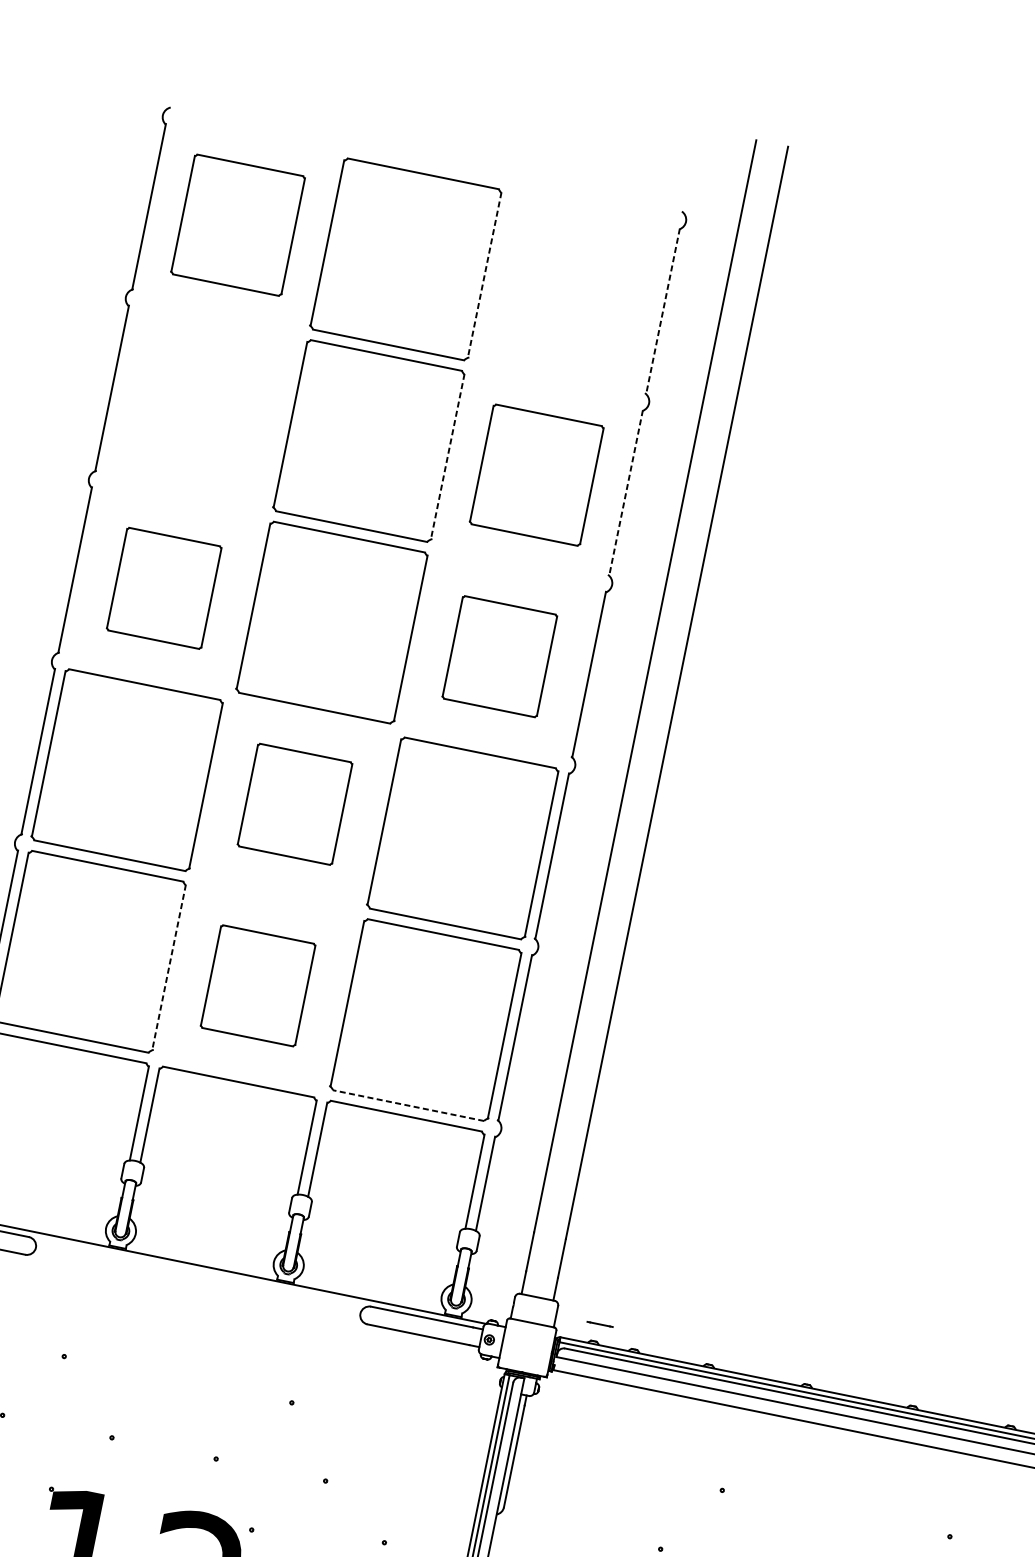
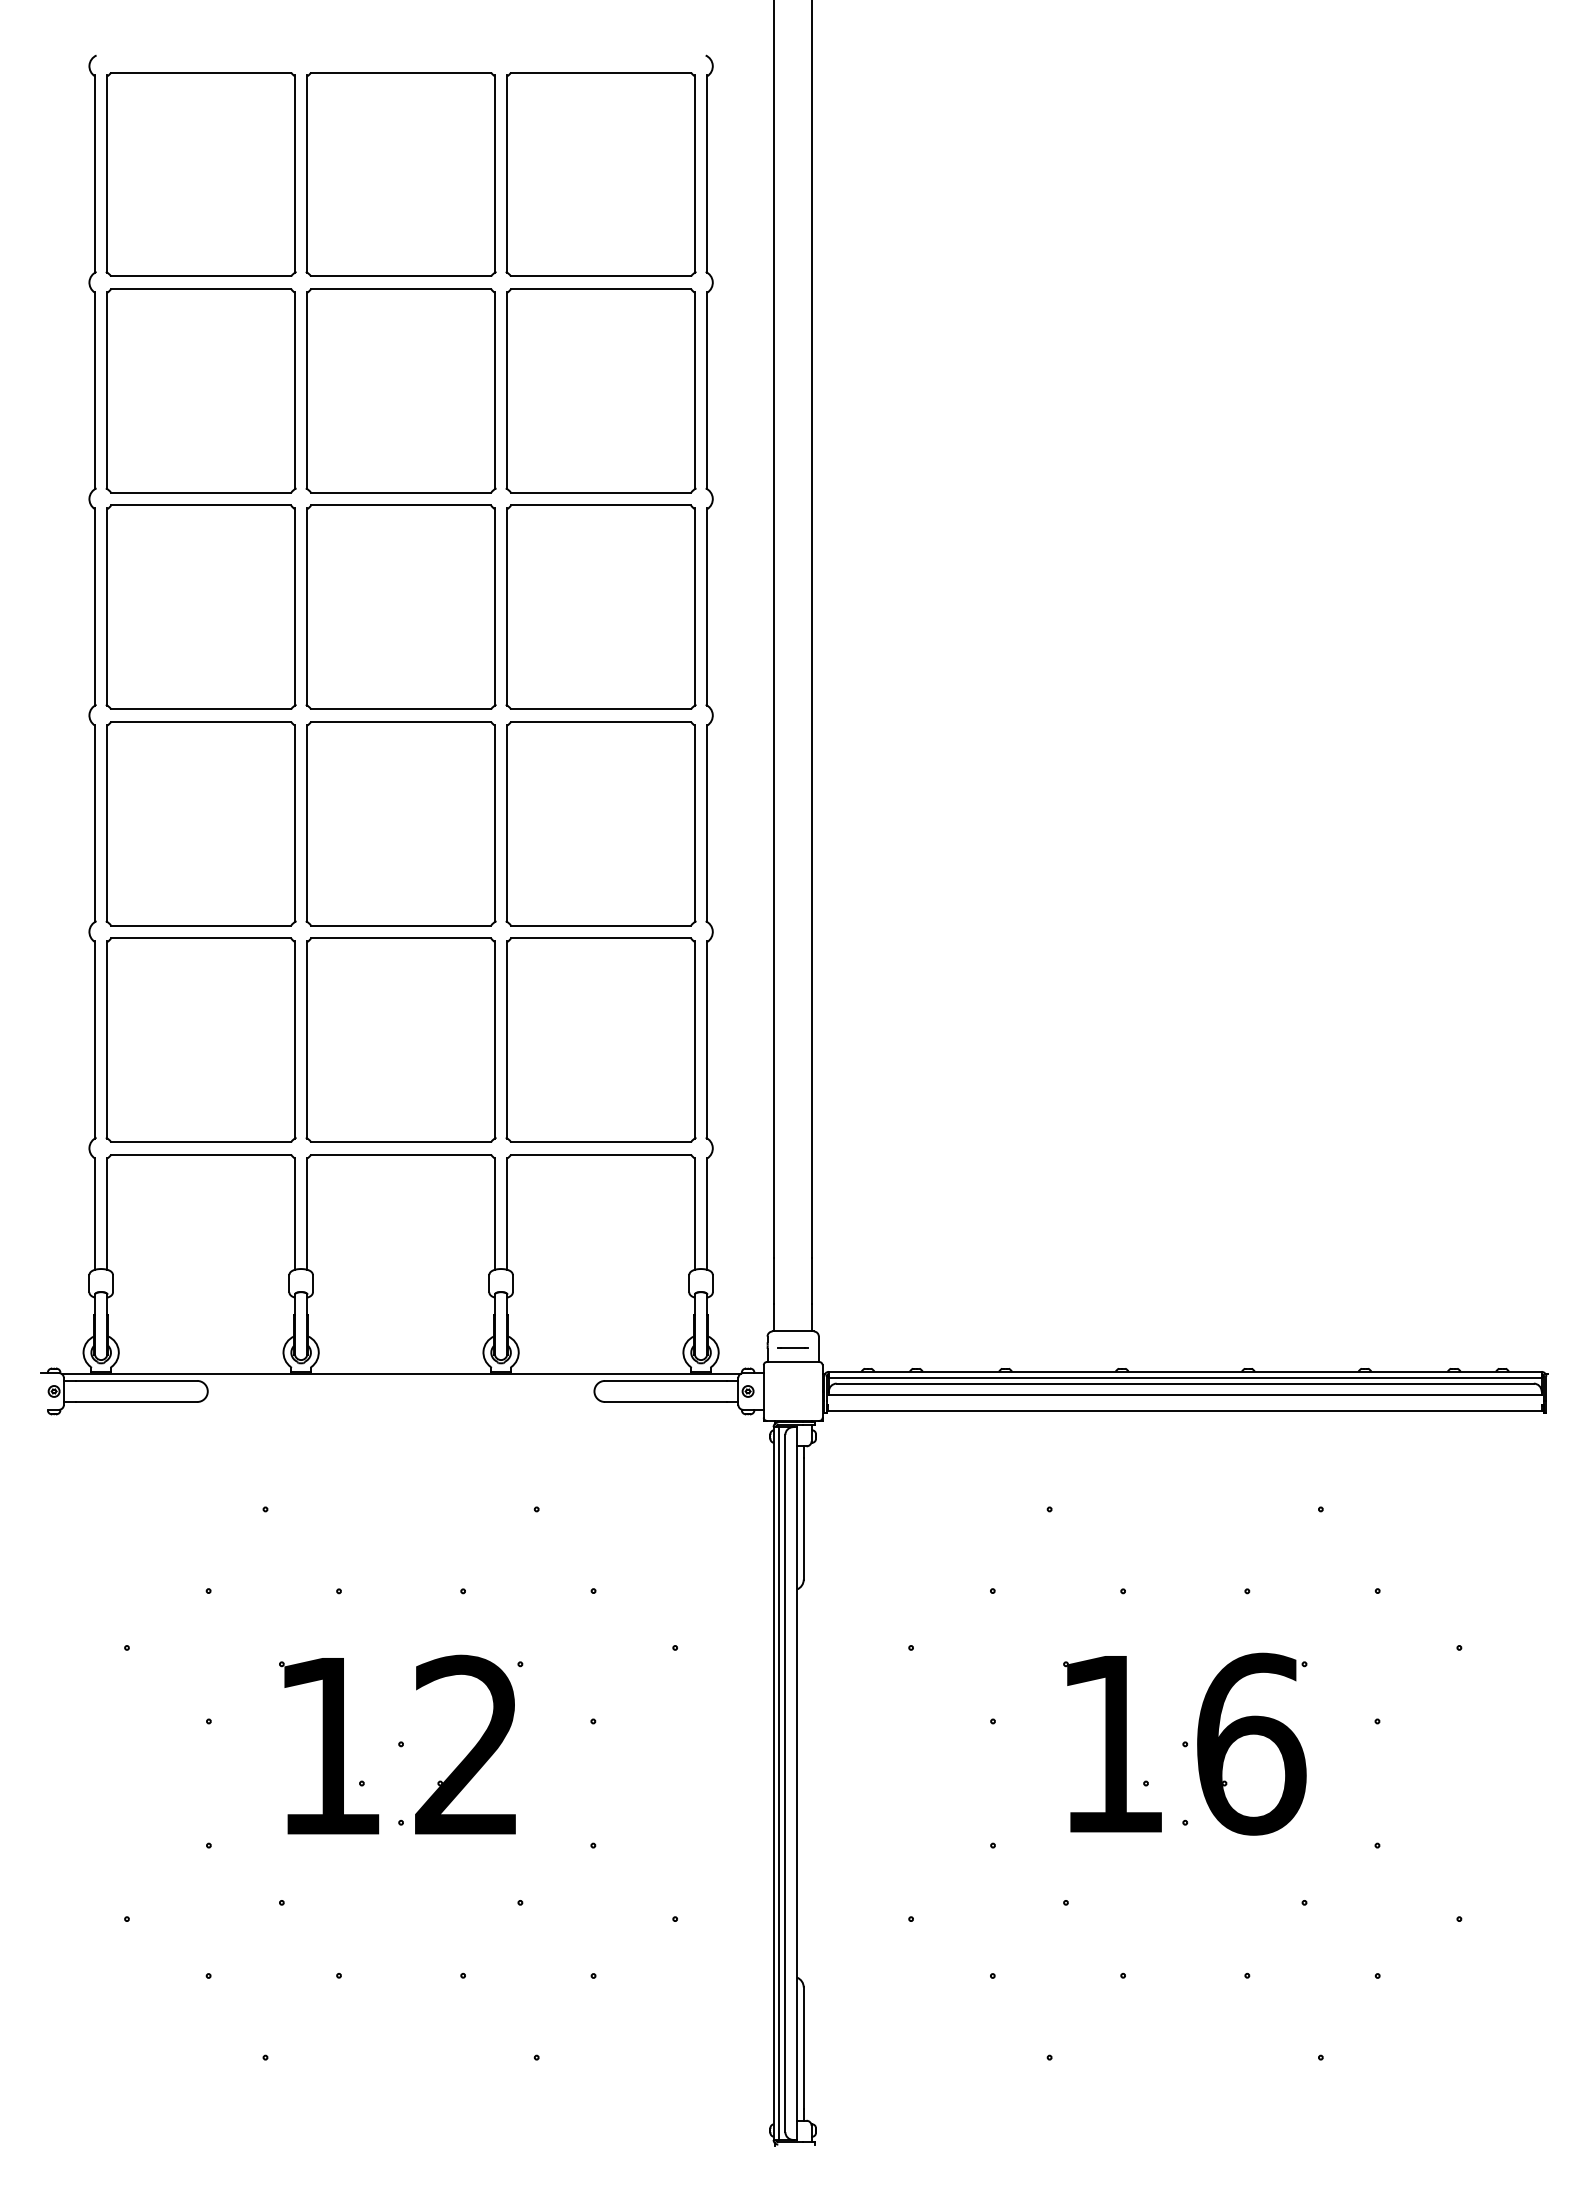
part: (237, 225) -> (200, 174), size x1.43
line: (484, 275) -> (494, 174), dashed -> solid
part: (573, 293) -> (600, 174), added
line: (663, 311) -> (707, 174), dashed -> solid
part: (200, 406) -> (200, 390), added
line: (447, 456) -> (494, 390), dashed -> solid
part: (536, 474) -> (600, 390), size x1.43
line: (626, 492) -> (707, 390), dashed -> solid
part: (163, 587) -> (200, 606), size x1.67
part: (499, 655) -> (600, 606), size x1.67
part: (294, 803) -> (400, 823), size x1.67
line: (168, 967) -> (294, 1039), dashed -> solid
part: (257, 985) -> (400, 1039), size x1.67
line: (408, 1105) -> (600, 1142), dashed -> solid
line: (599, 1323) -> (792, 1347), moved

